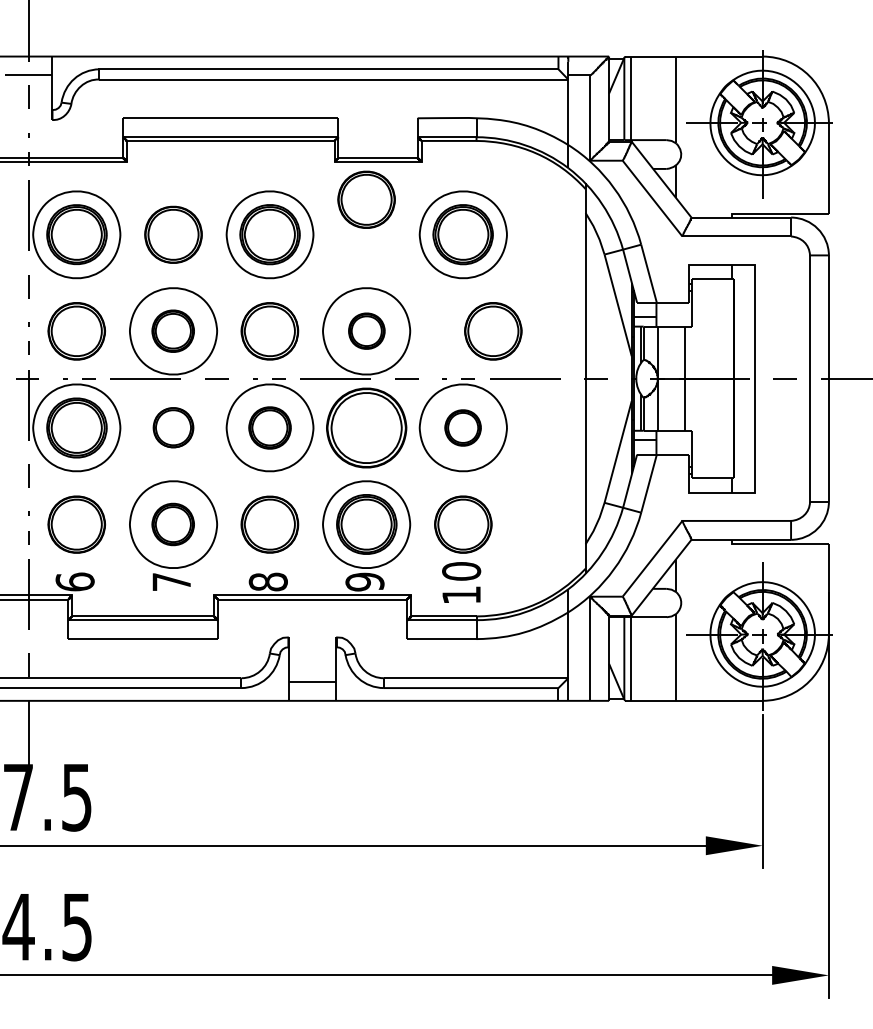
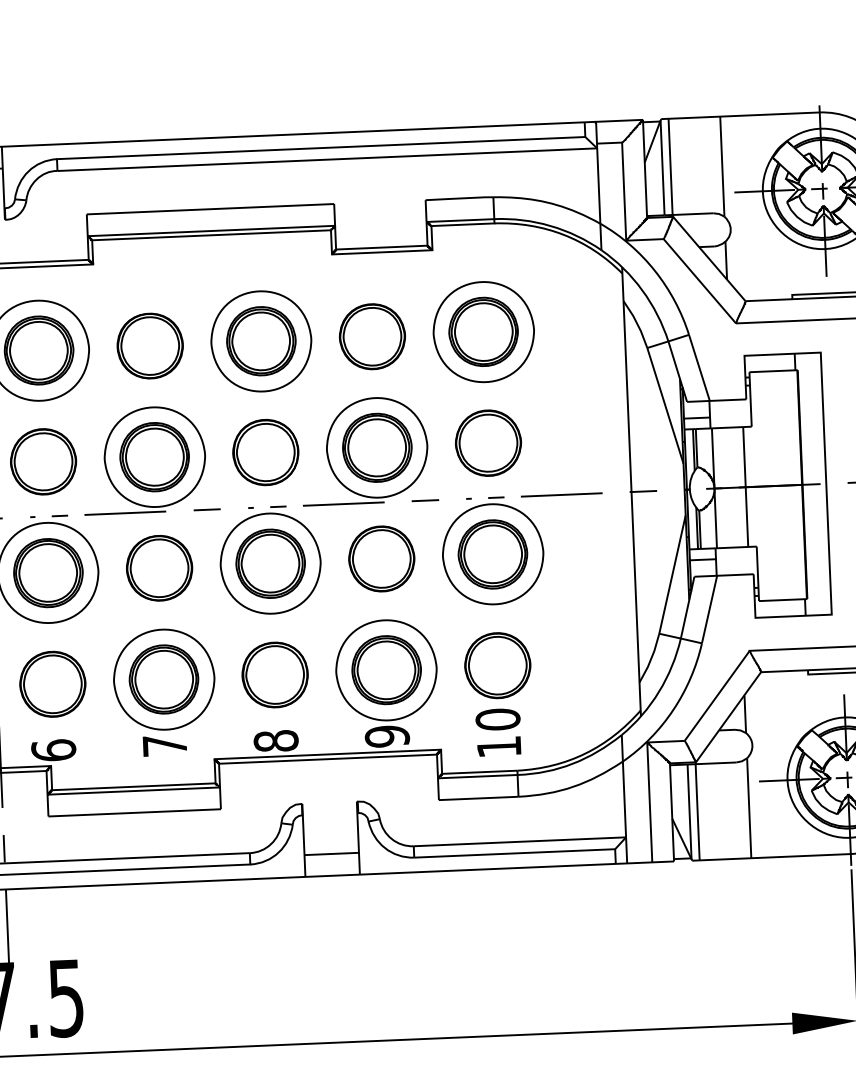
part: (366, 199) -> (372, 336), moved
part: (172, 330) -> (153, 456), size x1.43
part: (366, 330) -> (376, 446), size x1.67
part: (493, 331) -> (488, 443), moved
part: (173, 427) -> (159, 567), size x1.43
part: (269, 427) -> (270, 563), size x1.43
part: (366, 427) -> (381, 558), size x0.71
part: (462, 427) -> (492, 553), size x1.67
part: (172, 524) -> (163, 679), size x1.43

